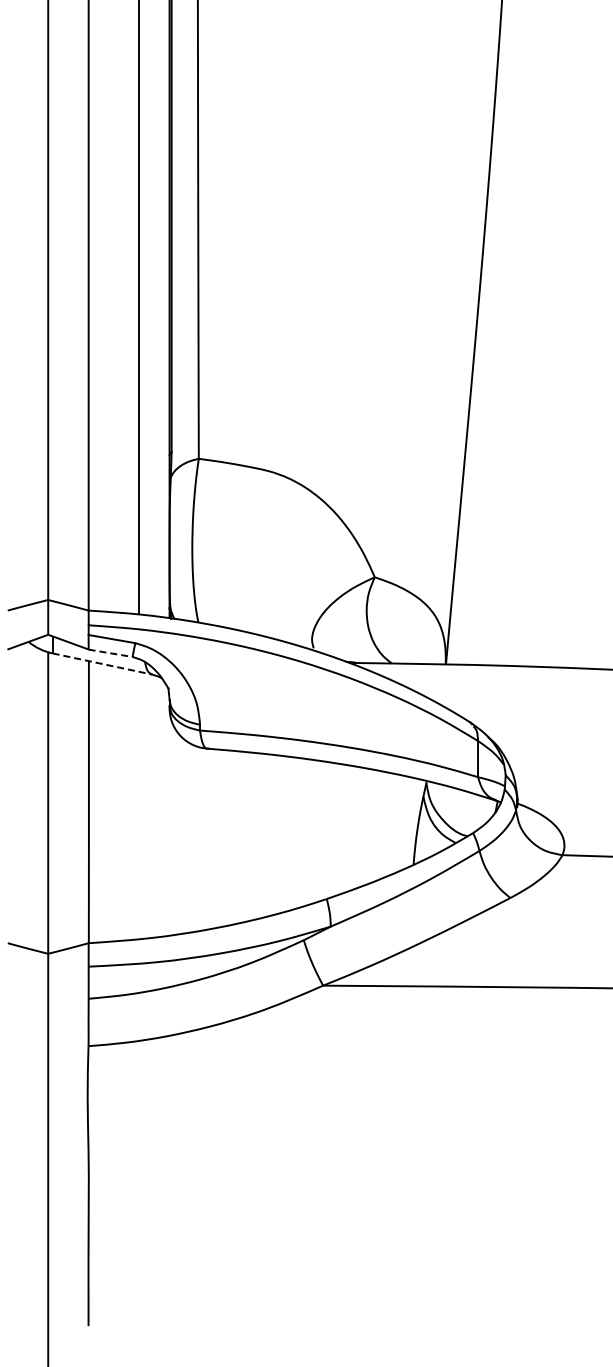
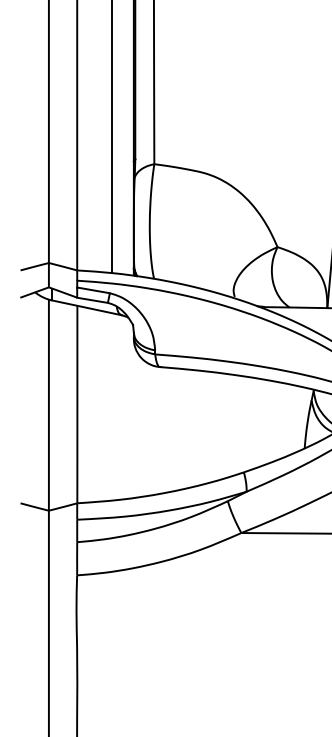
line: (111, 653) -> (93, 300), dashed -> solid
line: (102, 664) -> (86, 308), dashed -> solid

